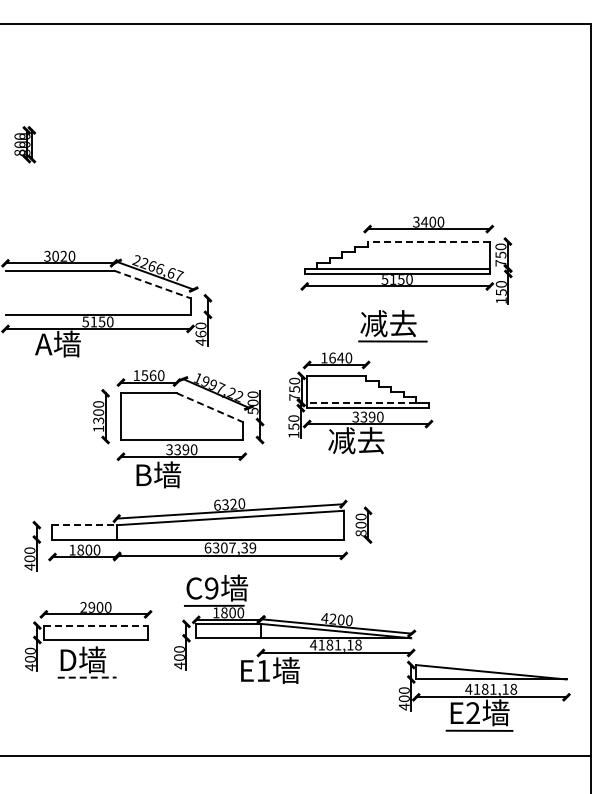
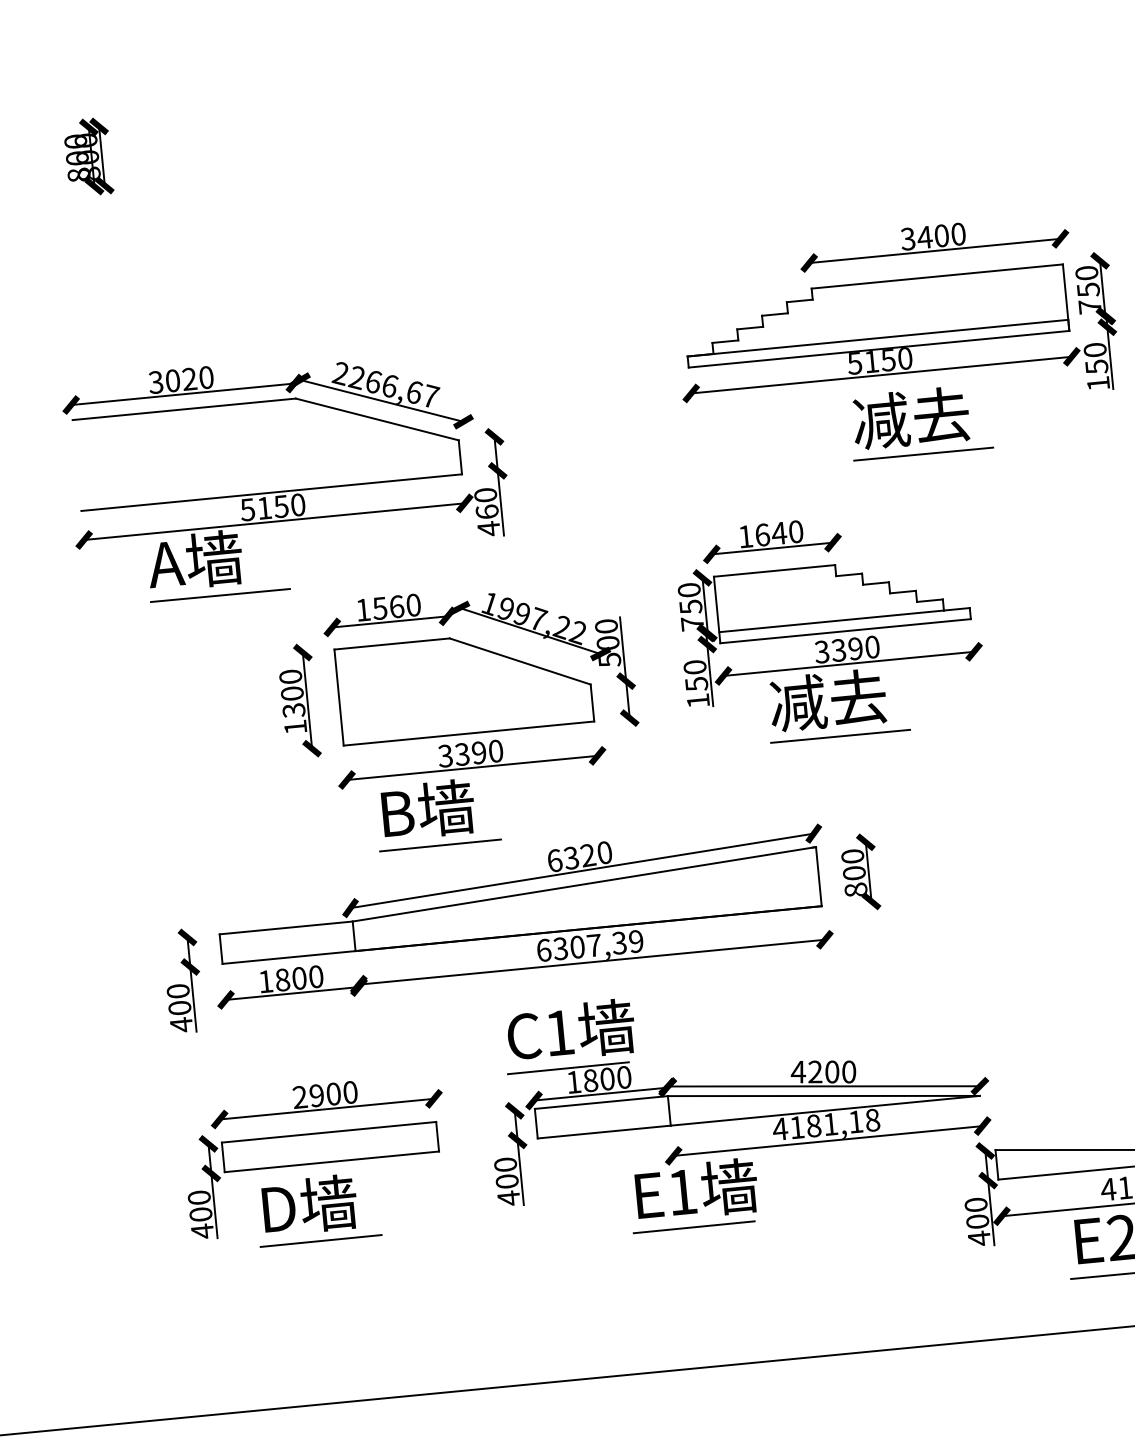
line: (428, 241) -> (936, 276), dashed -> solid
line: (152, 284) -> (377, 419), dashed -> solid
part: (392, 326) -> (919, 423), moved
line: (68, 361) -> (220, 594), added
line: (361, 402) -> (830, 620), dashed -> solid
line: (209, 407) -> (519, 661), dashed -> solid
line: (360, 458) -> (839, 736), added
line: (162, 492) -> (439, 845), added
line: (85, 525) -> (287, 928), dashed -> solid
text: (211, 588) -> (559, 1033), C9 -> C1
line: (96, 625) -> (330, 1131), dashed -> solid
line: (87, 677) -> (321, 1240), dashed -> solid
line: (267, 688) -> (694, 1227), added

